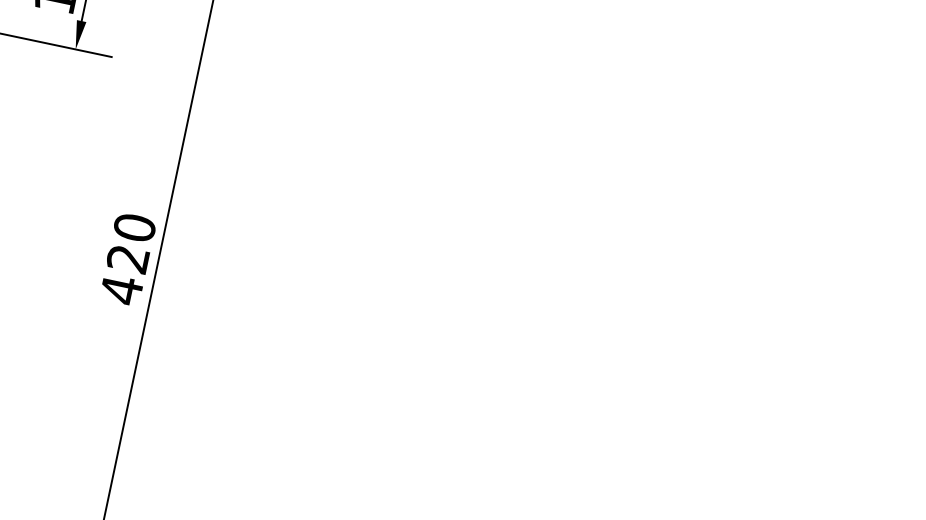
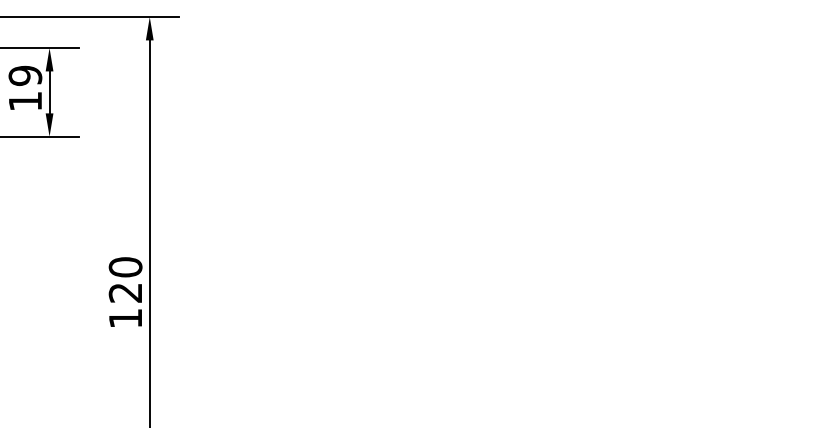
text: (121, 289) -> (125, 318), 420 -> 120

